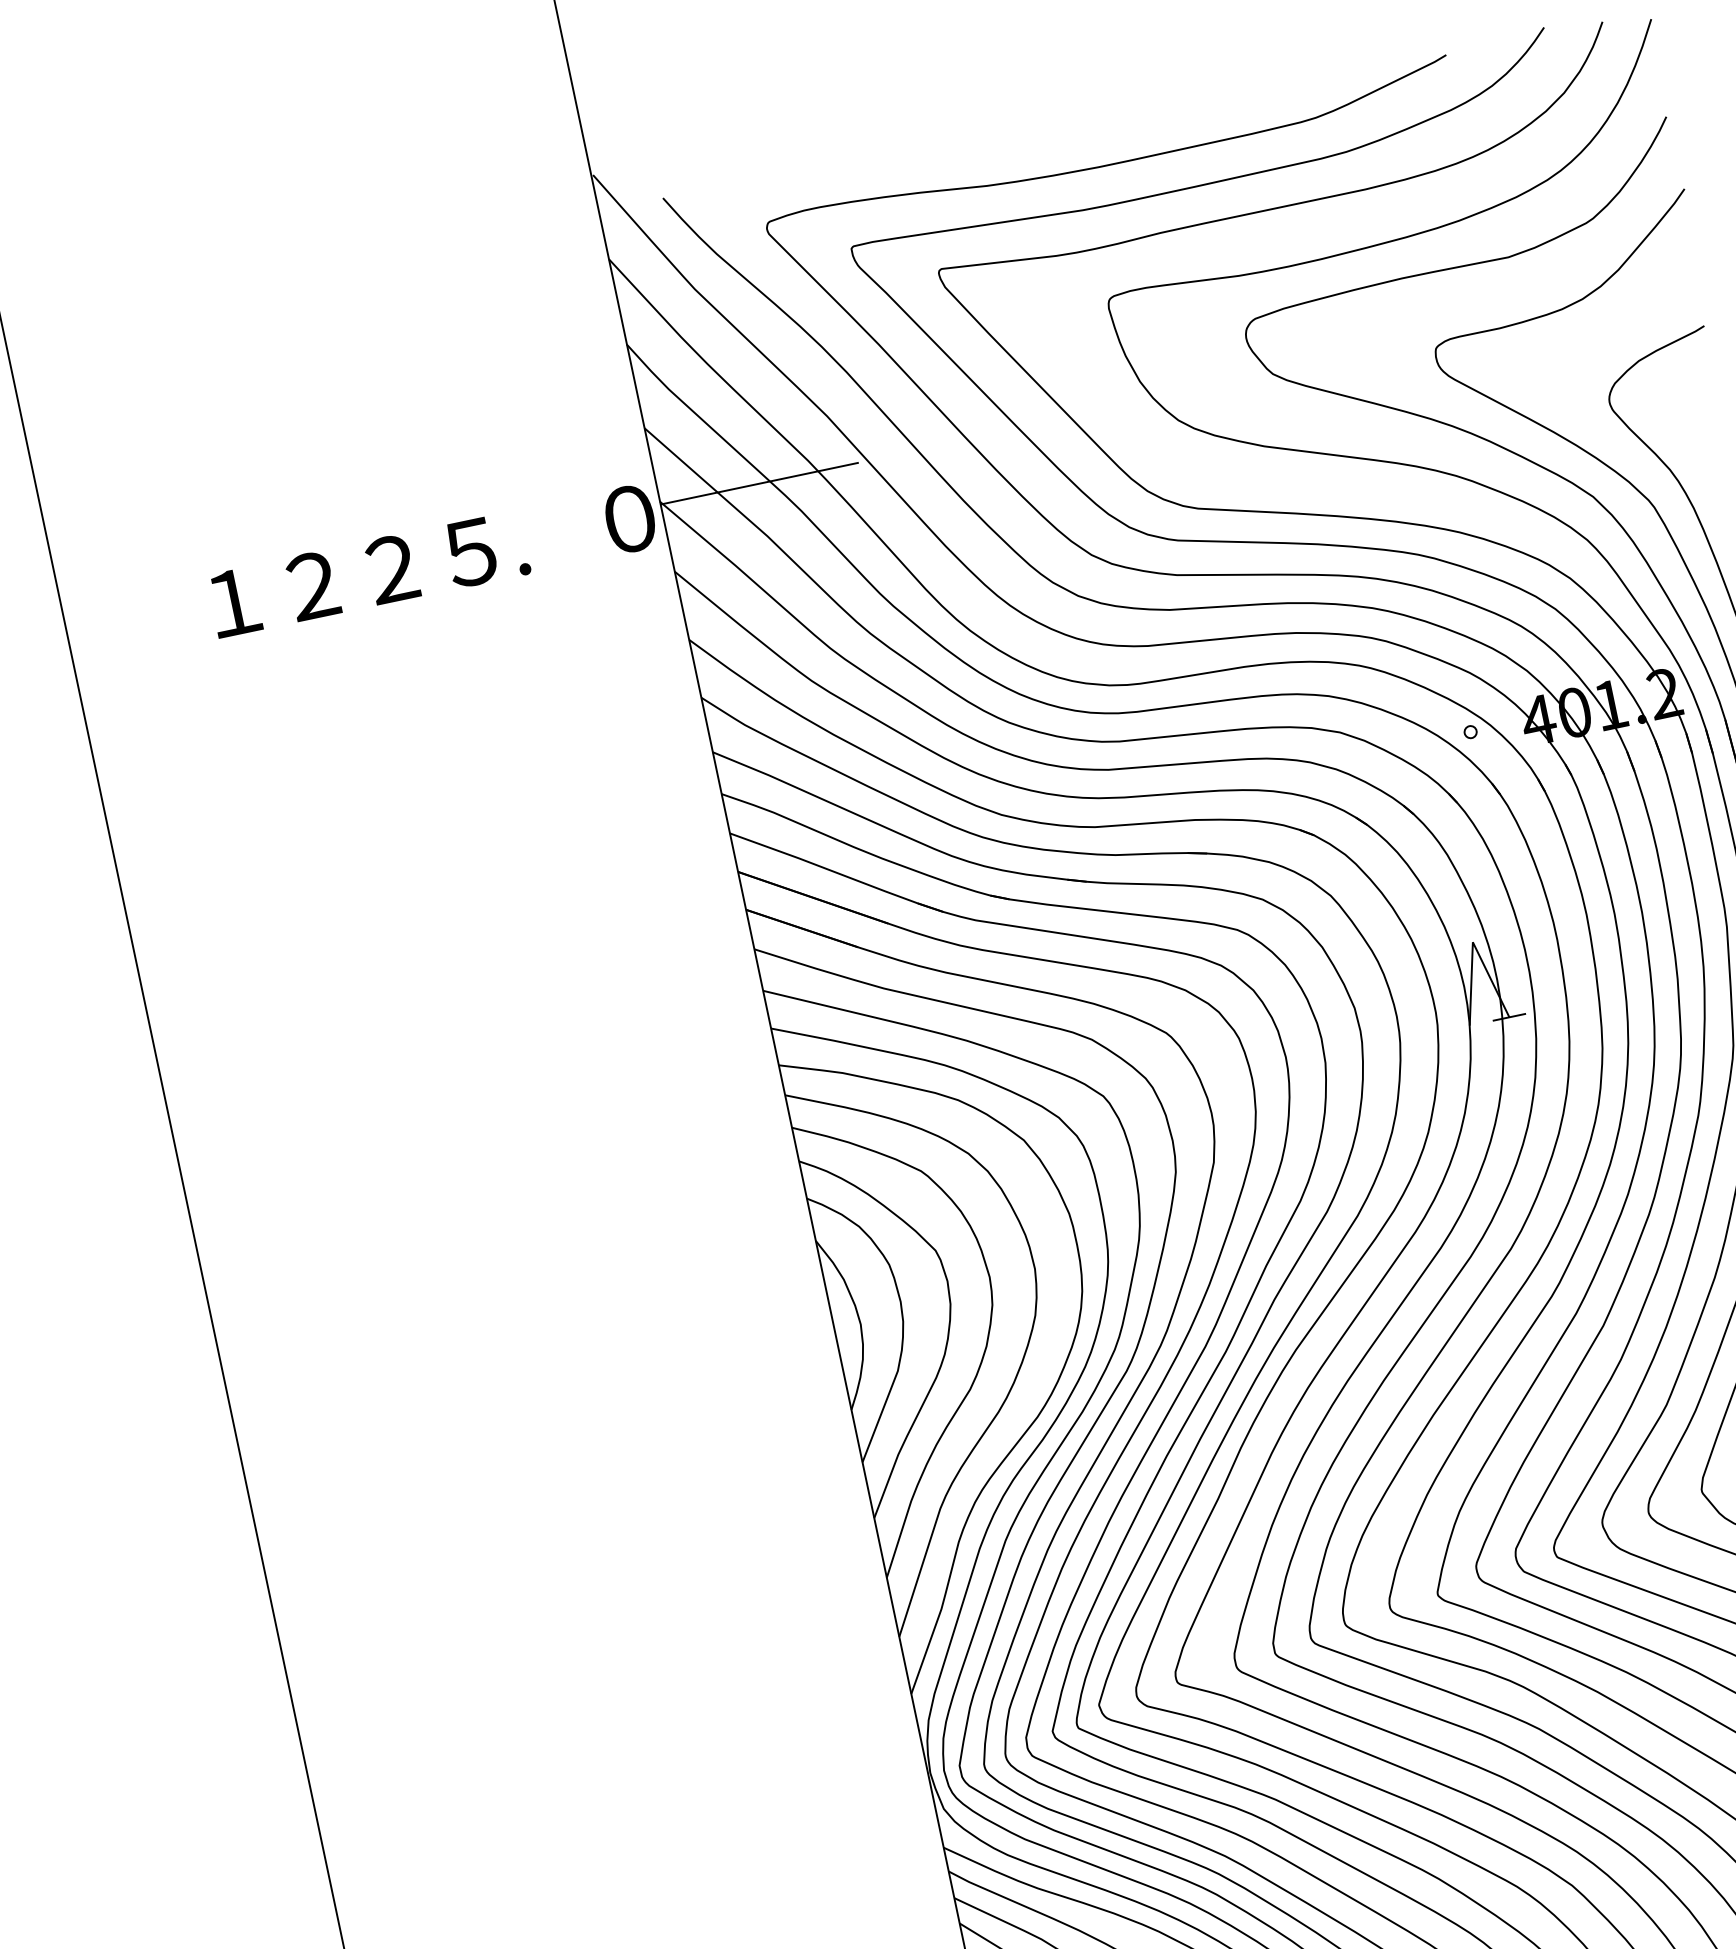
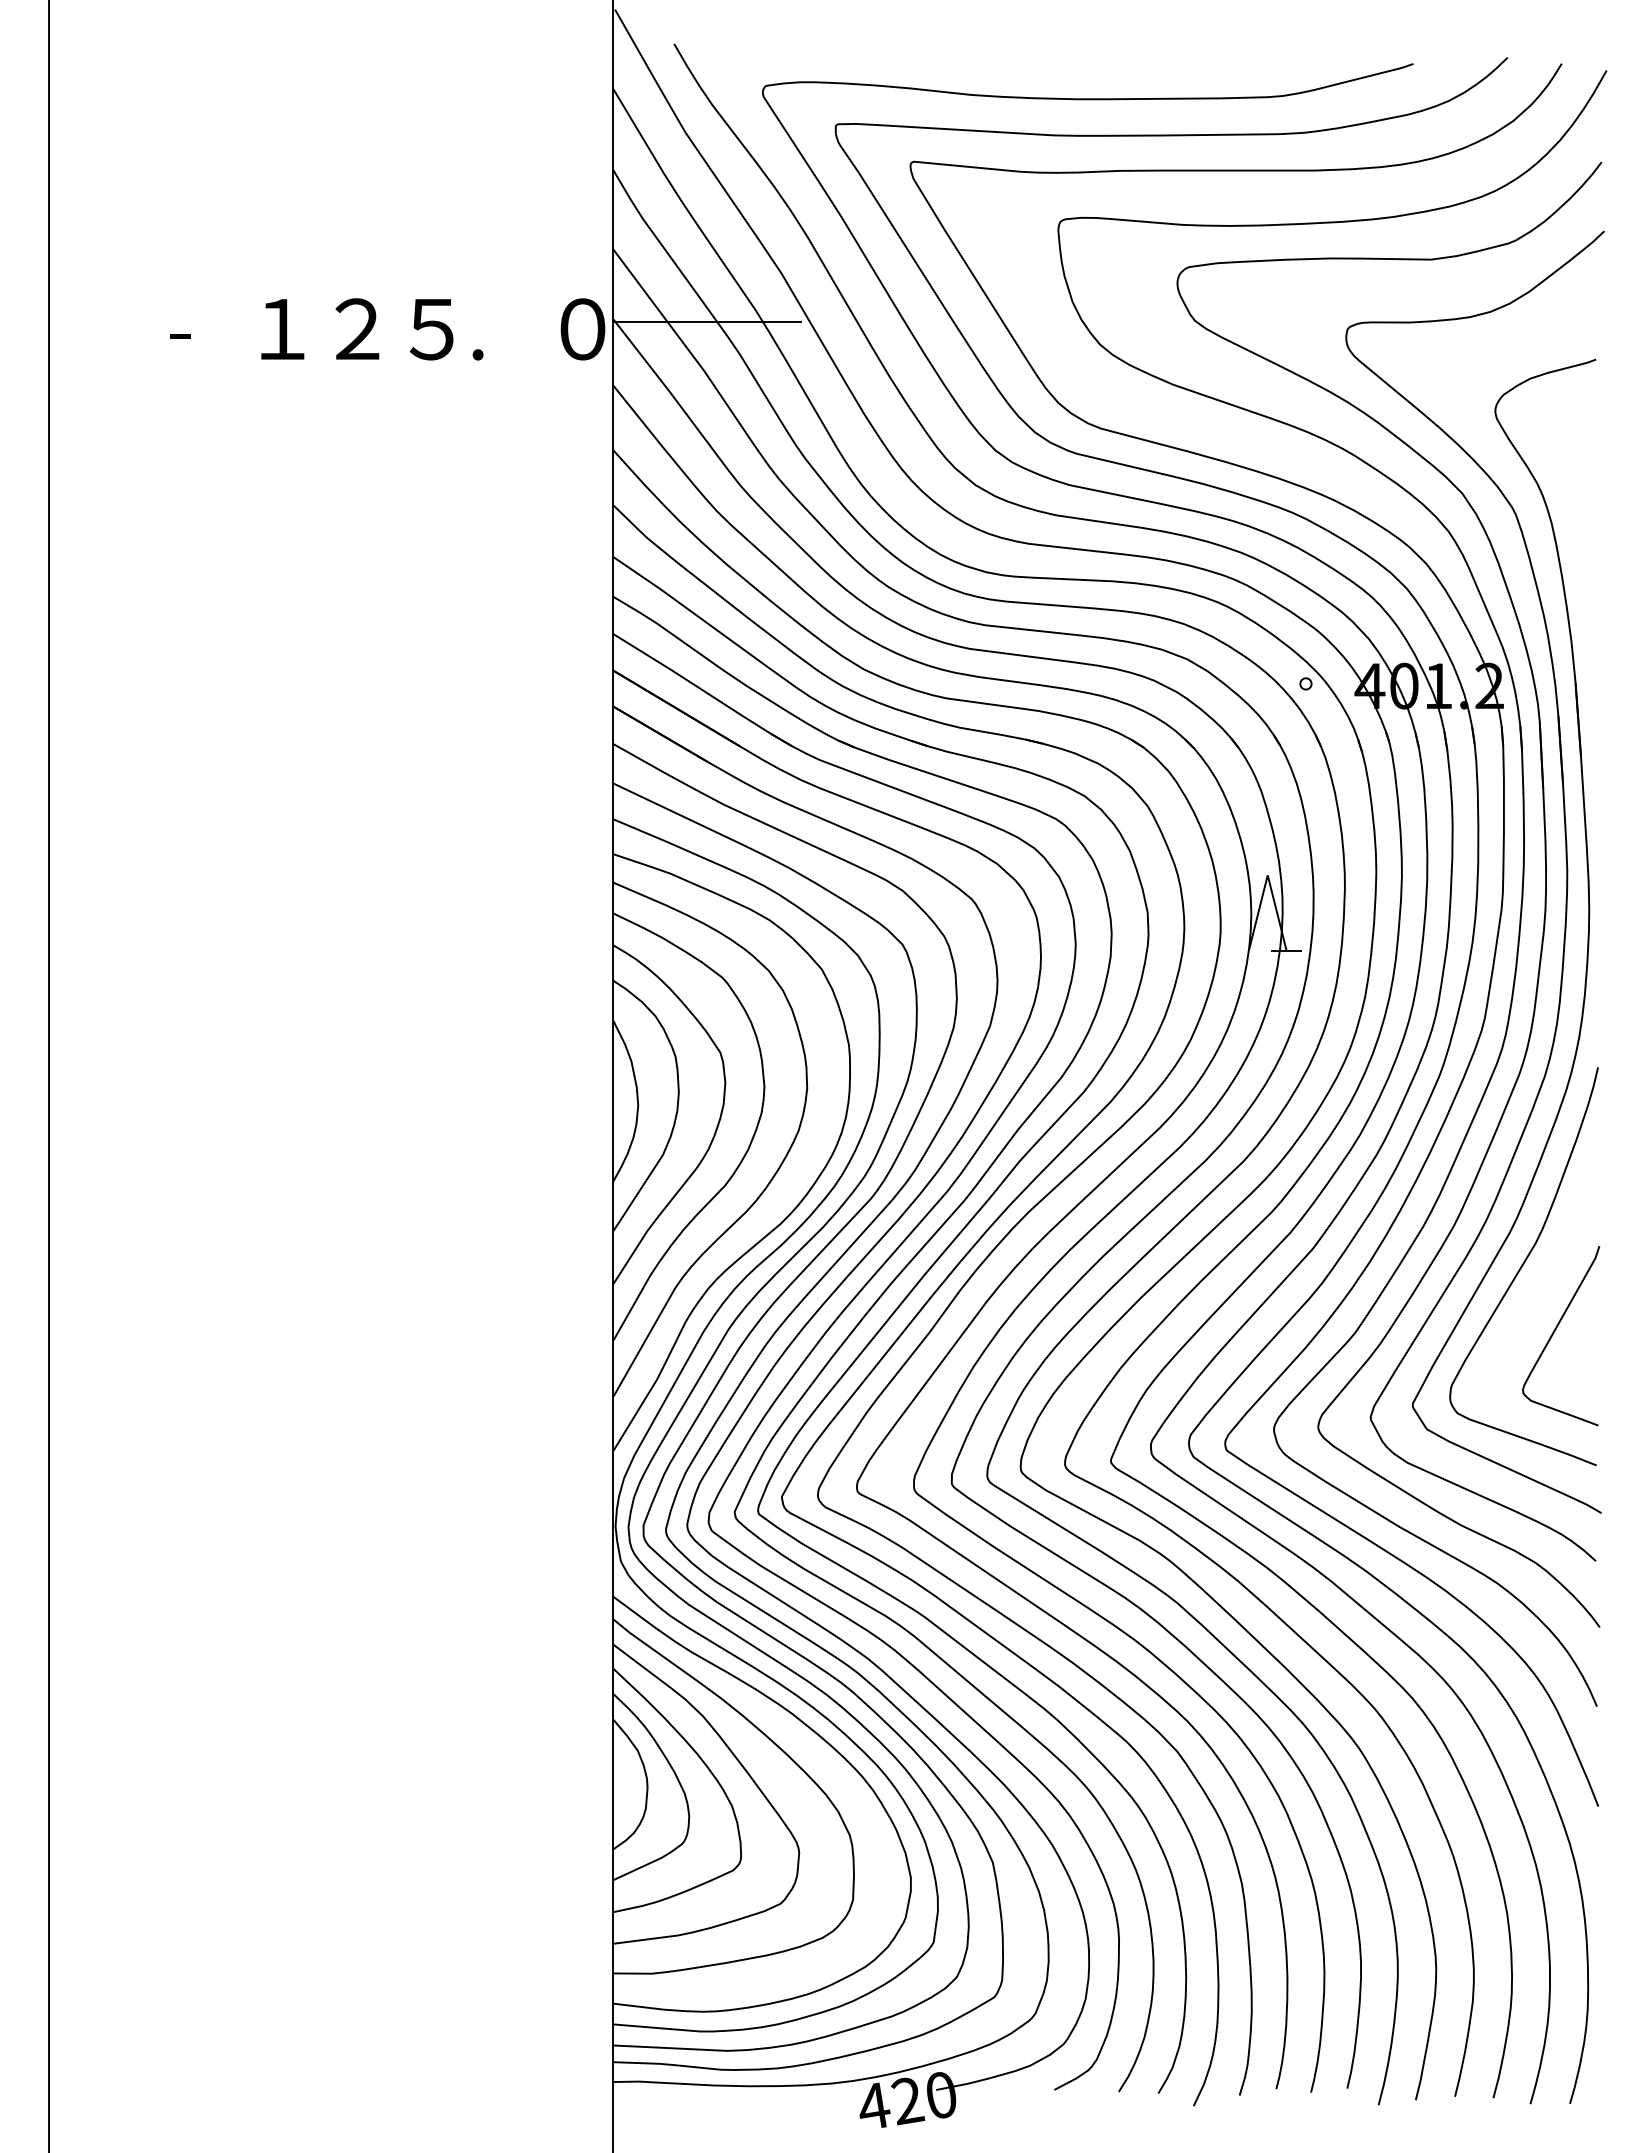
text: (313, 584) -> (282, 328), ２ -> １
text: (226, 604) -> (199, 329), １ -> -

